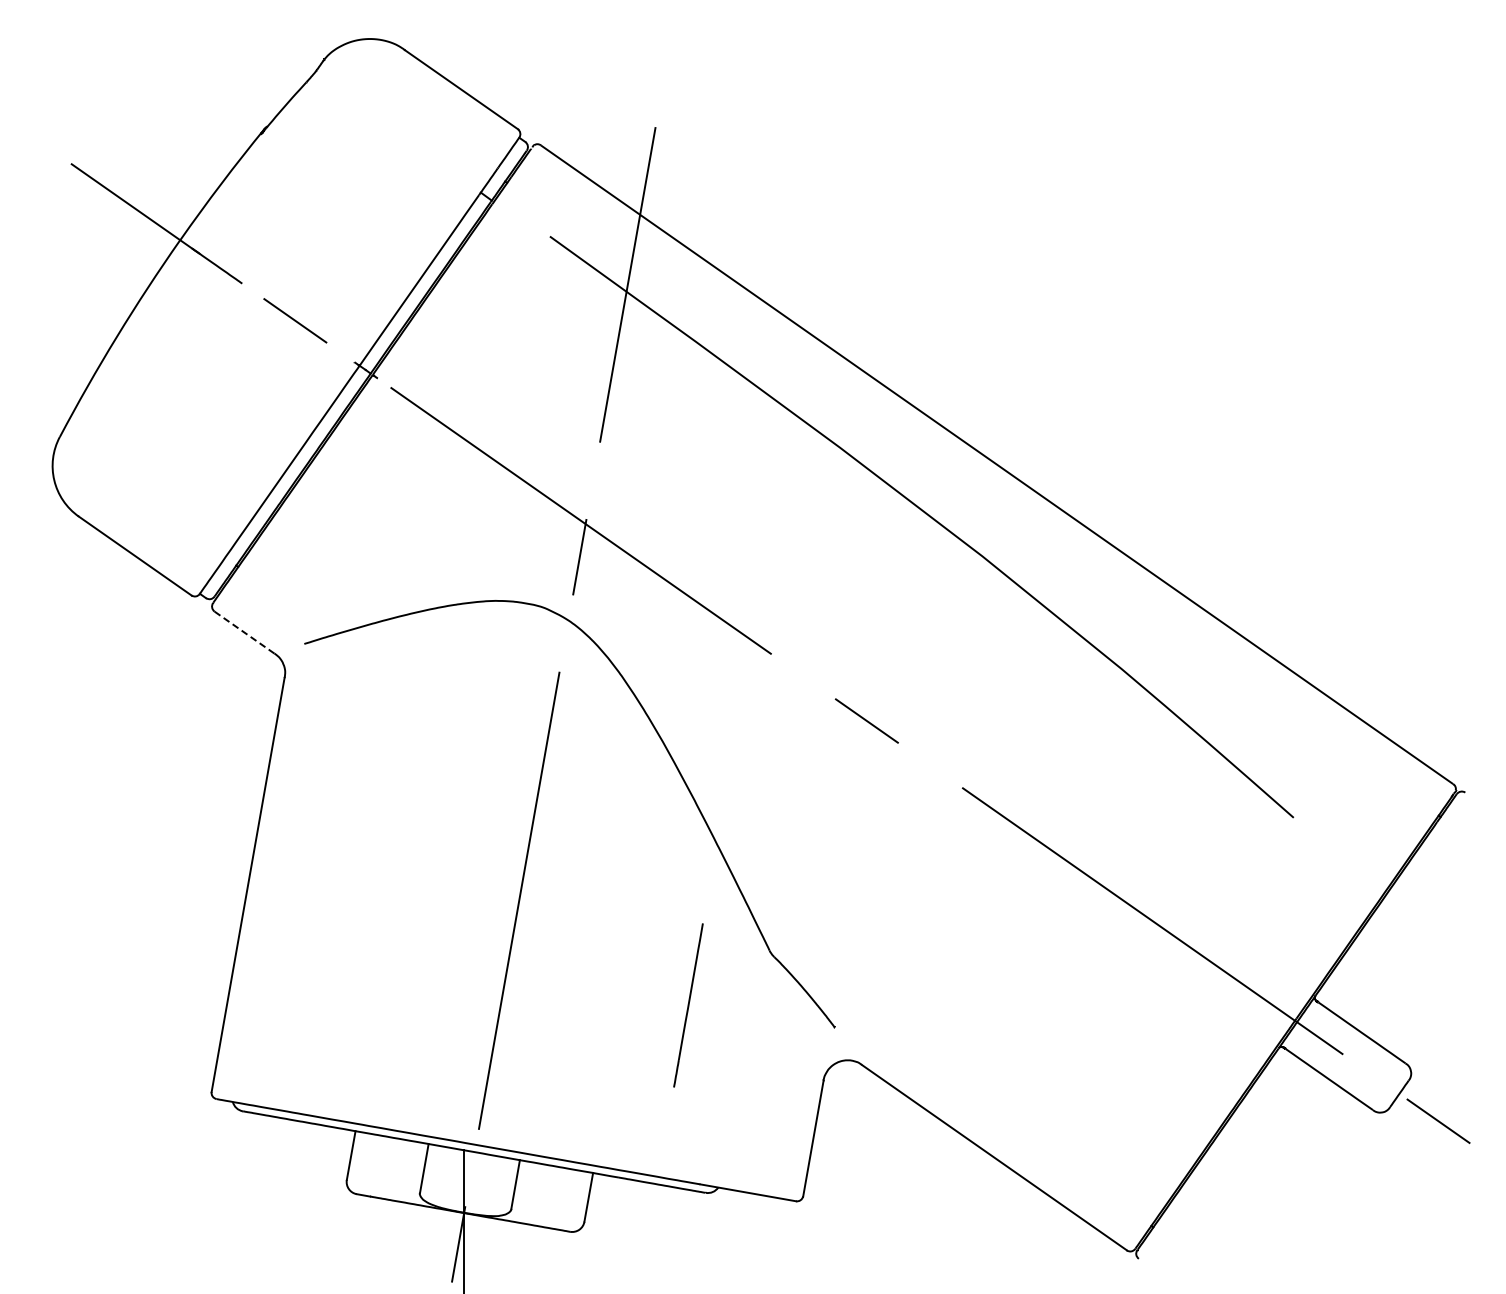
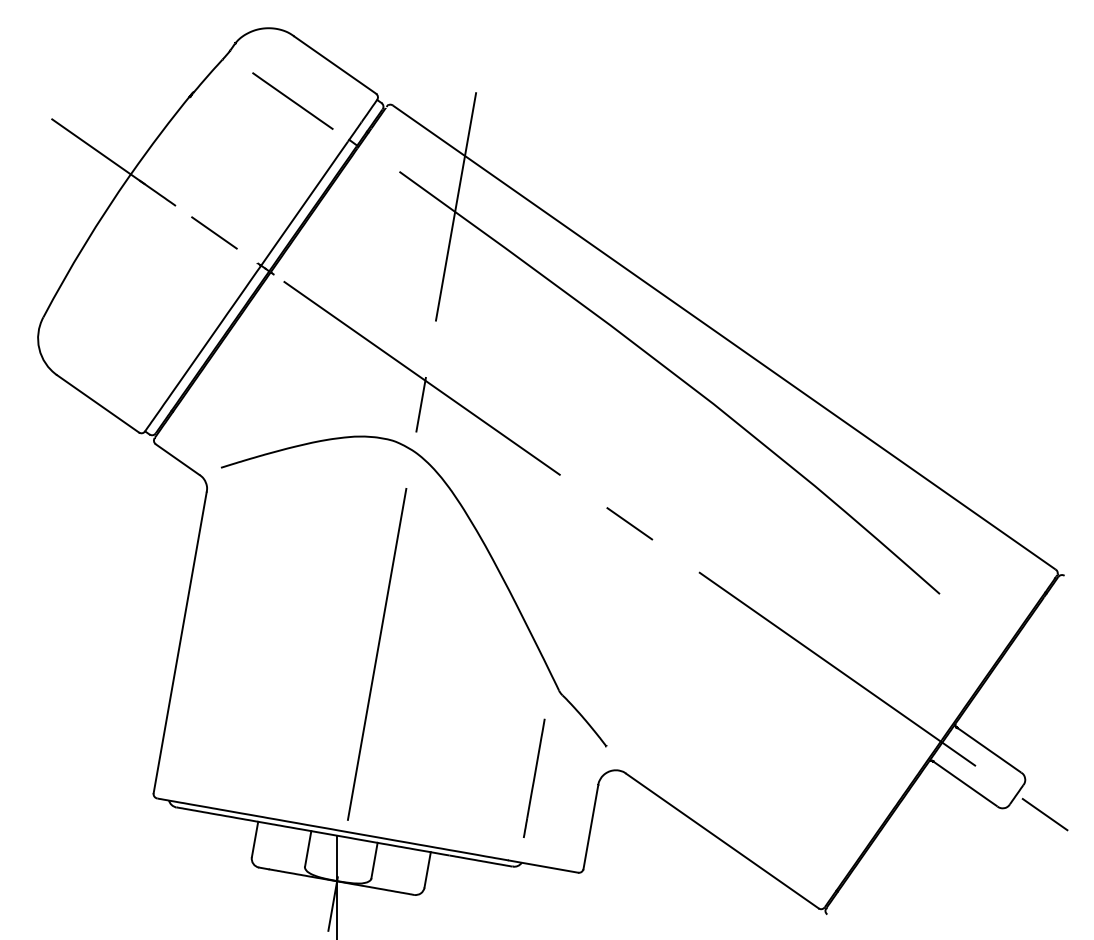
line: (403, 138) -> (293, 100), added
line: (244, 632) -> (177, 459), dashed -> solid
line: (688, 1005) -> (534, 778), moved

